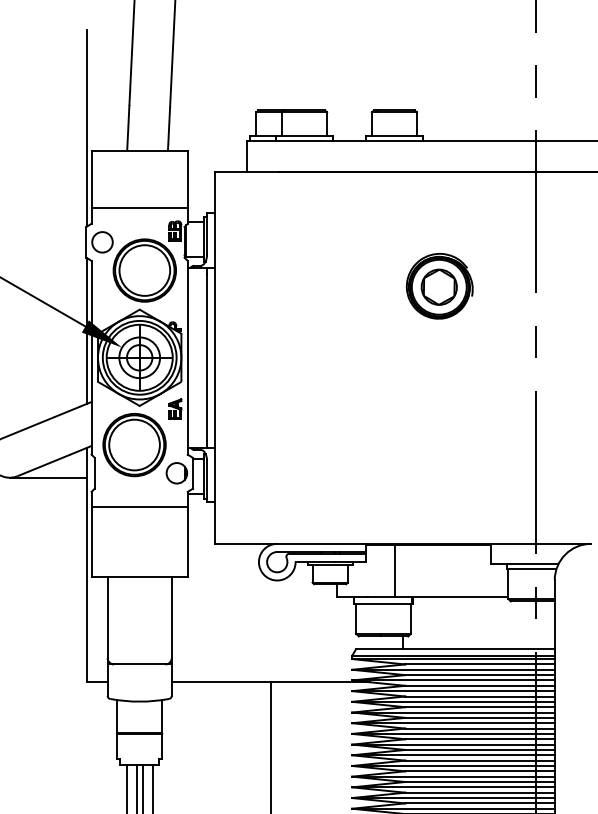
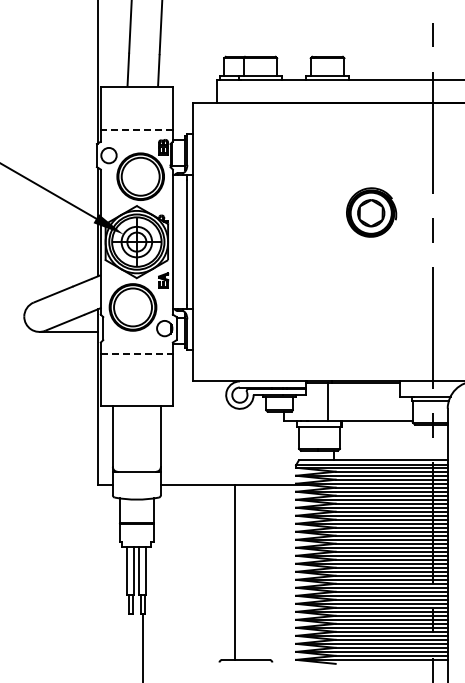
line: (139, 208) -> (136, 130), solid -> dashed
part: (439, 286) -> (371, 212), moved
line: (140, 507) -> (137, 354), solid -> dashed

